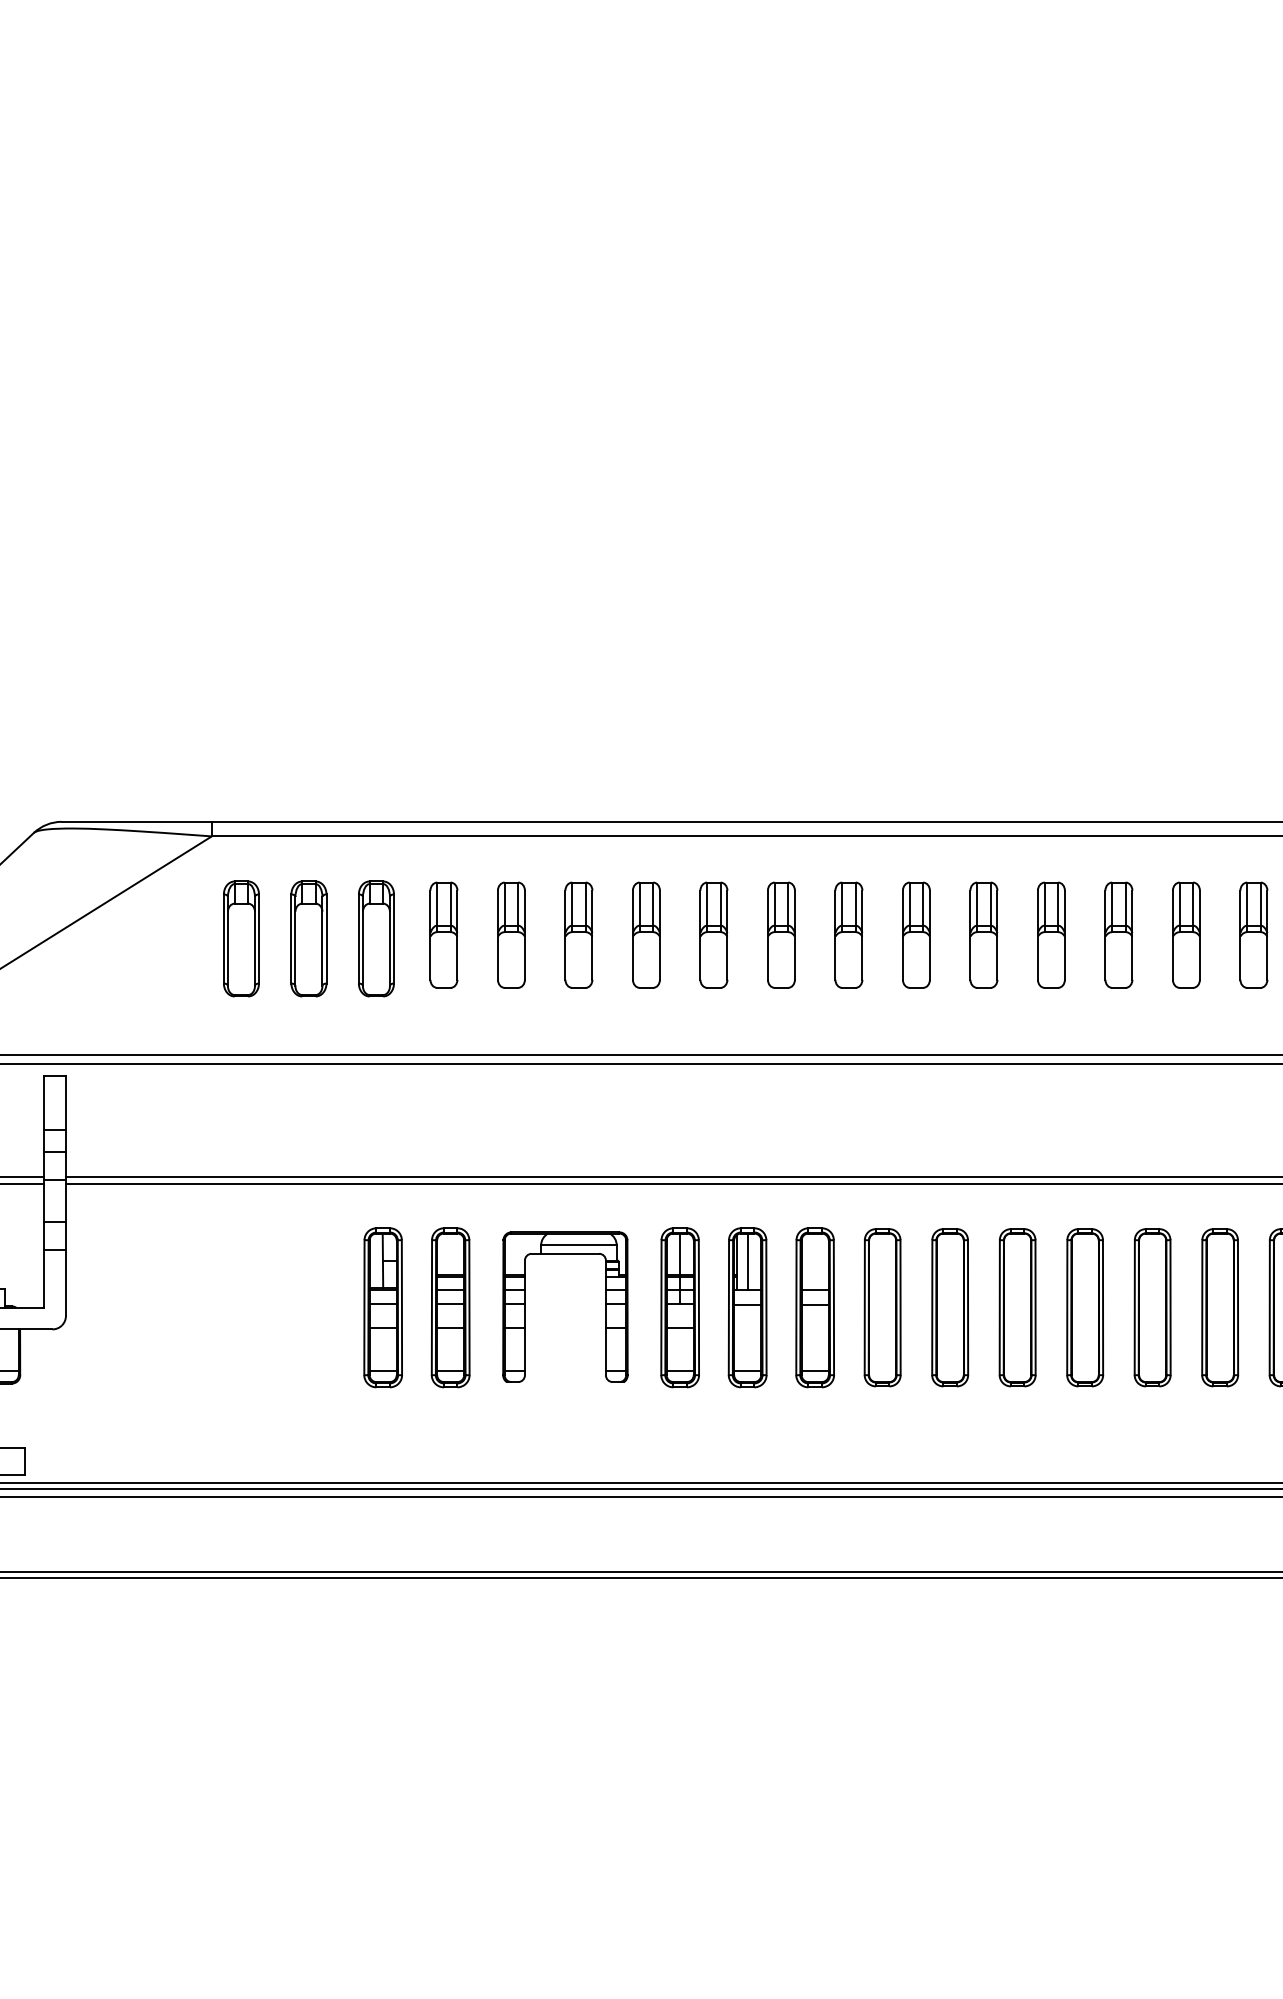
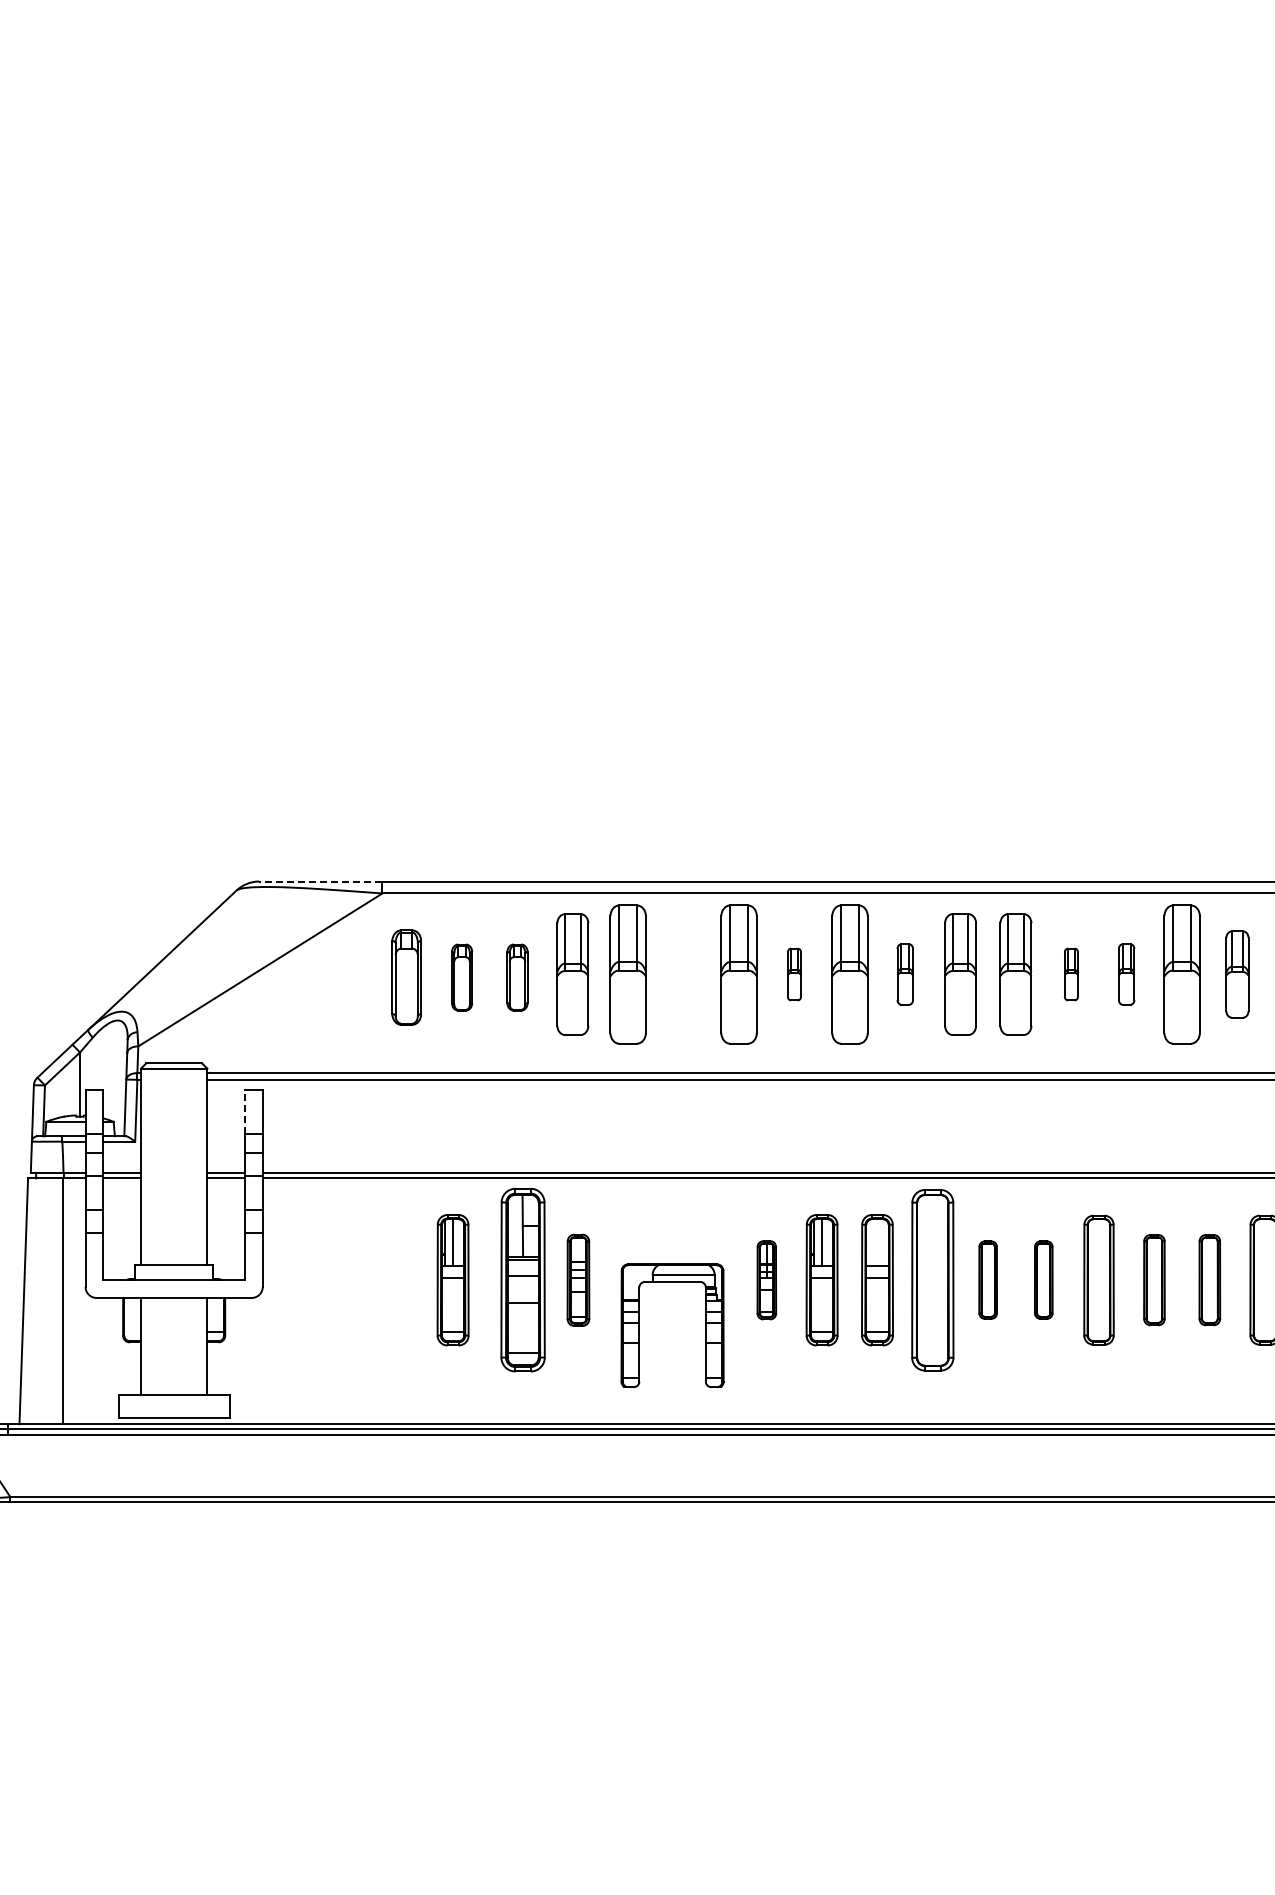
line: (136, 821) -> (320, 881), solid -> dashed
part: (443, 935) -> (572, 974), size x1.4
part: (511, 935) -> (628, 974), size x1.6
part: (578, 935) -> (683, 974), removed
part: (645, 935) -> (738, 974), size x1.6
part: (714, 935) -> (794, 974), size x0.6
part: (781, 935) -> (849, 974), size x1.6
part: (849, 935) -> (905, 974), size x0.7
part: (916, 935) -> (960, 974), size x1.4
part: (983, 935) -> (1015, 974), size x1.4
part: (1051, 935) -> (1071, 974), size x0.6
part: (1118, 935) -> (1126, 974), size x0.7
part: (1185, 935) -> (1181, 974), size x1.6
part: (308, 938) -> (461, 977), size x0.7
part: (376, 938) -> (517, 977), size x0.7
line: (44, 1102) -> (245, 1111), solid -> dashed
part: (525, 1306) -> (639, 1325), moved
part: (882, 1306) -> (932, 1279), size x1.4
part: (949, 1306) -> (987, 1279), size x0.6
part: (1017, 1306) -> (1043, 1279), size x0.6
part: (1152, 1306) -> (1154, 1279), size x0.7
part: (1219, 1306) -> (1209, 1279), size x0.7
part: (297, 1308) -> (452, 1280), added
part: (382, 1308) -> (522, 1280), size x1.4
part: (450, 1308) -> (578, 1280), size x0.7
part: (679, 1308) -> (766, 1280), size x0.6

